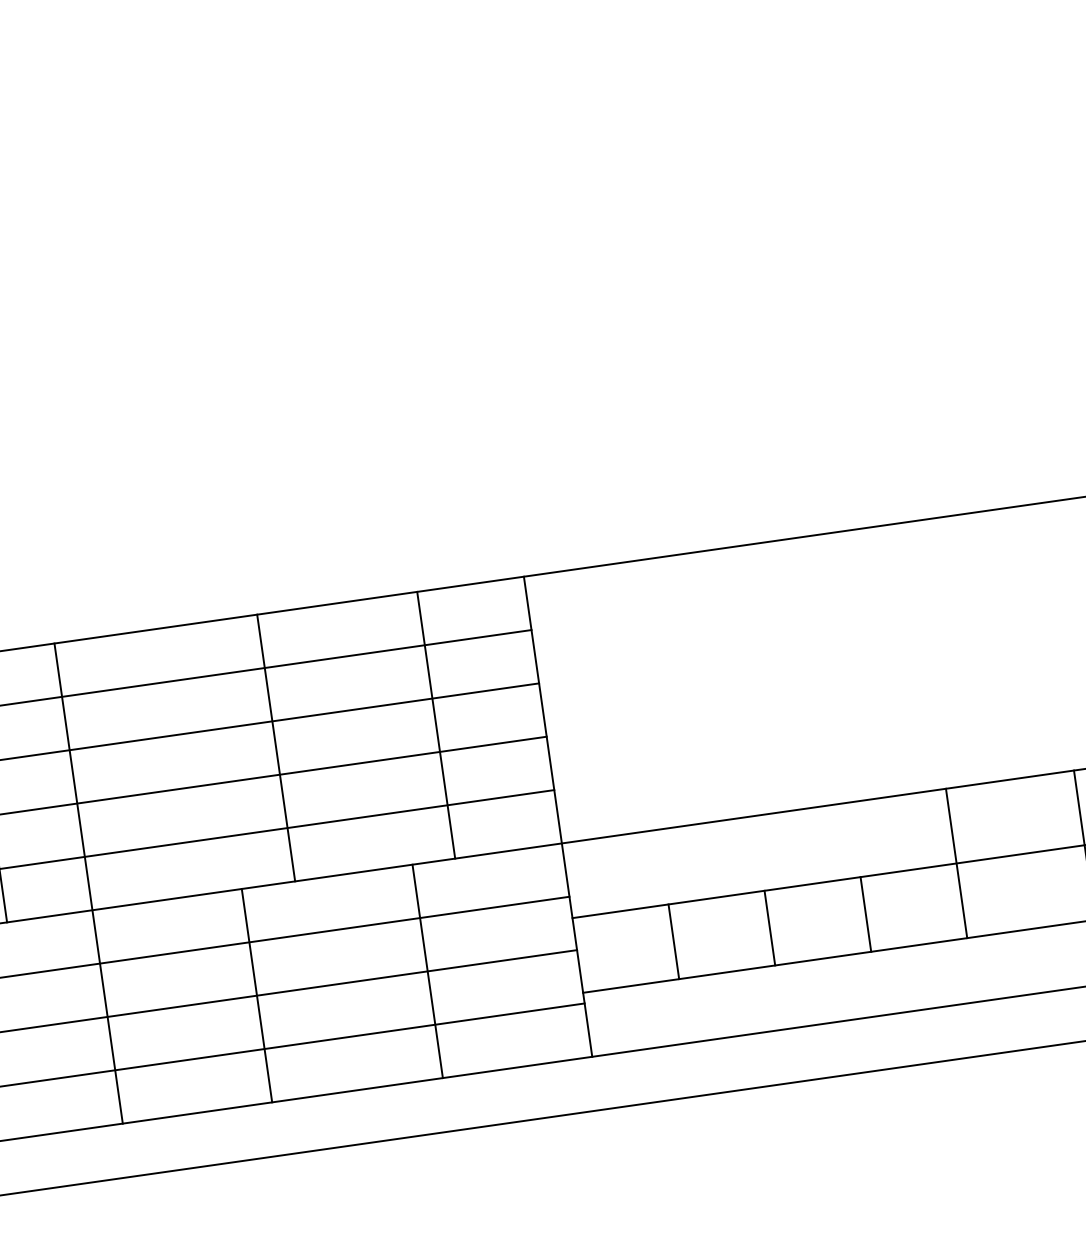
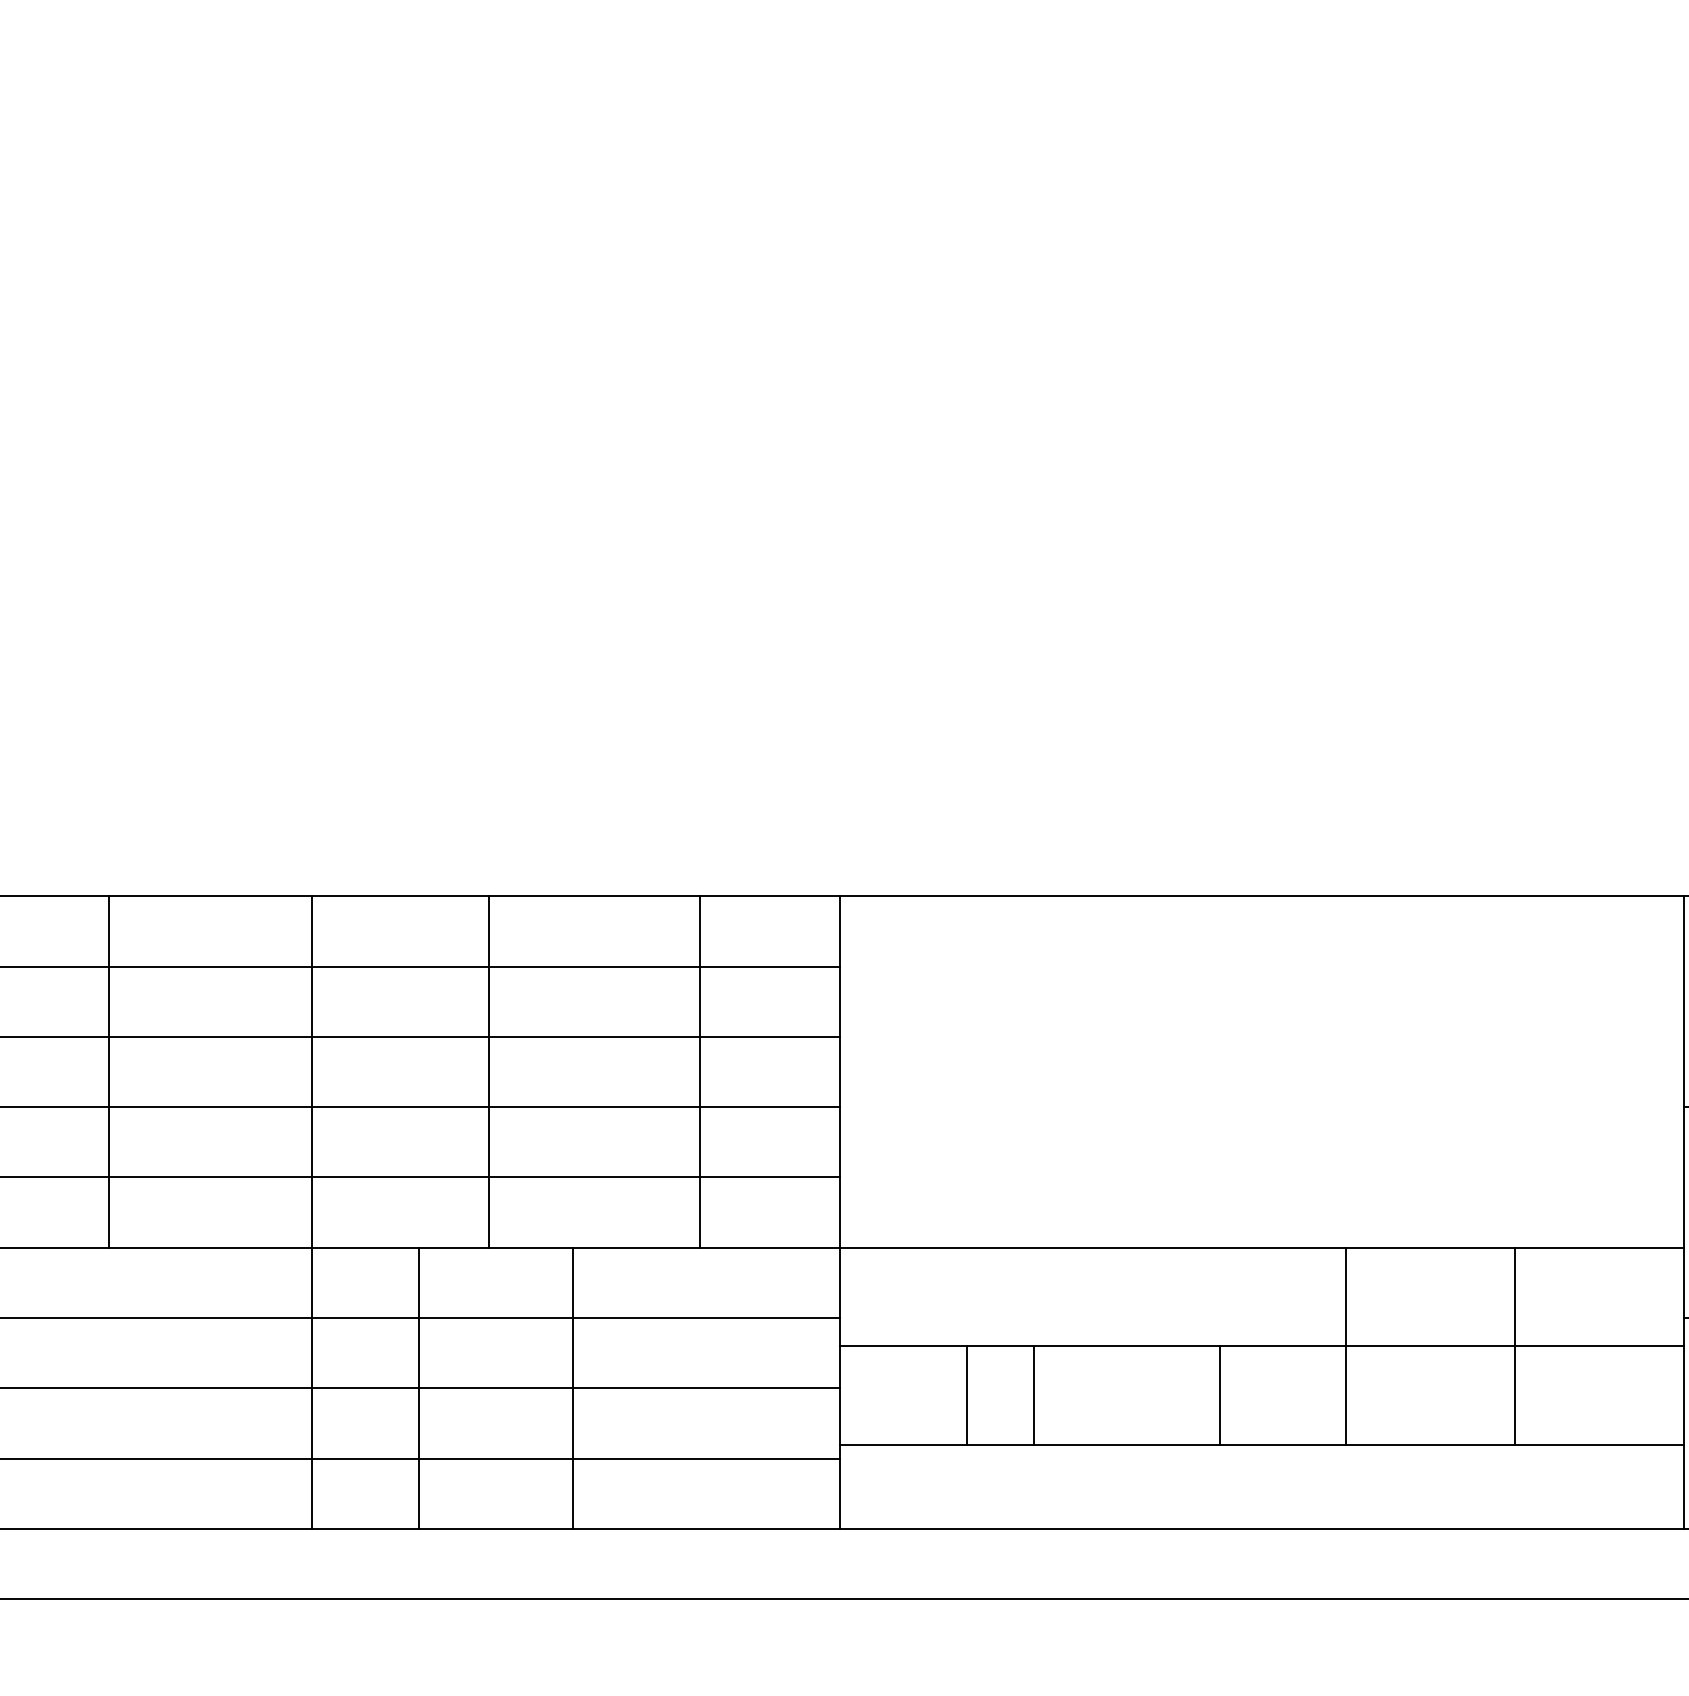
line: (88, 883) -> (311, 1212), moved
line: (769, 928) -> (1034, 1395), moved
line: (427, 970) -> (572, 1387), moved

